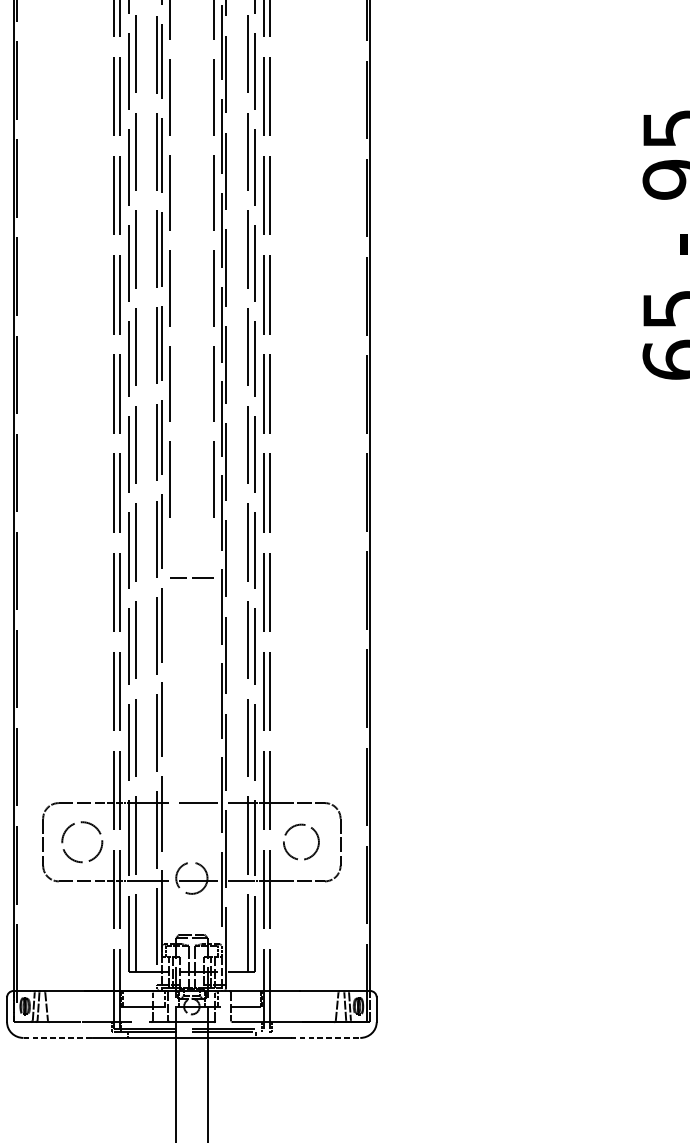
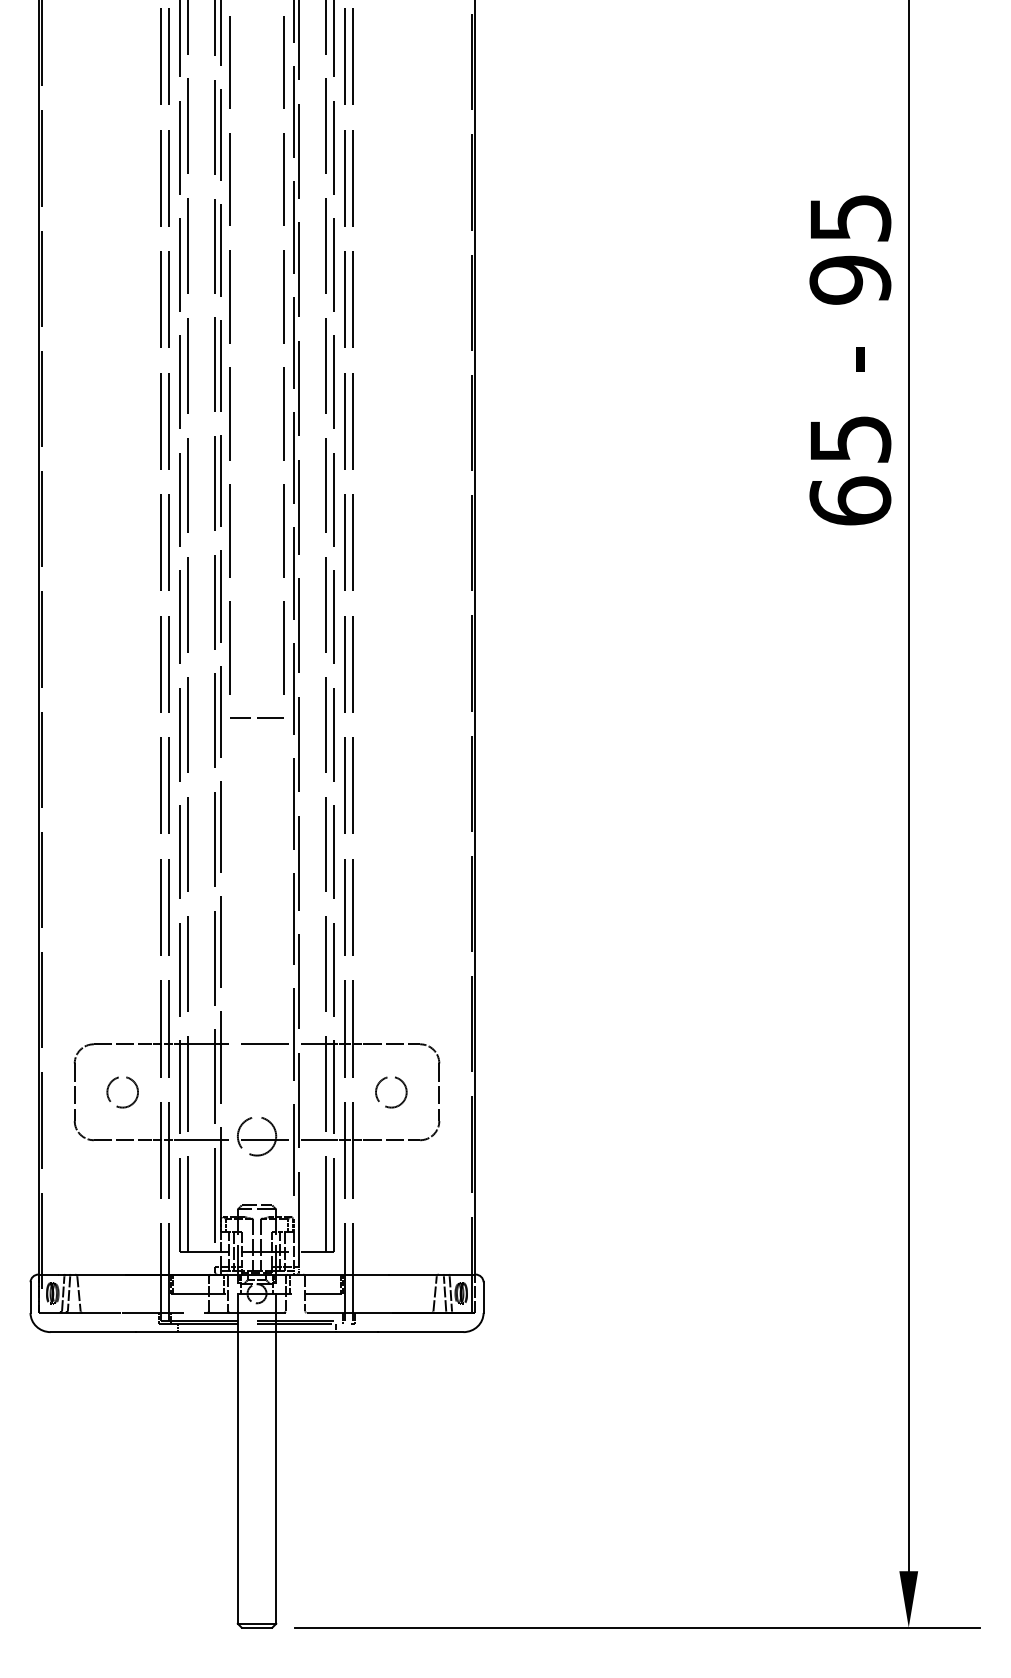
line: (192, 577) -> (257, 717), moved
circle: (82, 841) -> (122, 1091), size x0.62
circle: (301, 842) -> (391, 1092), size x0.71
line: (58, 1038) -> (93, 1332), dashed -> solid
line: (325, 1038) -> (420, 1332), dashed -> solid

